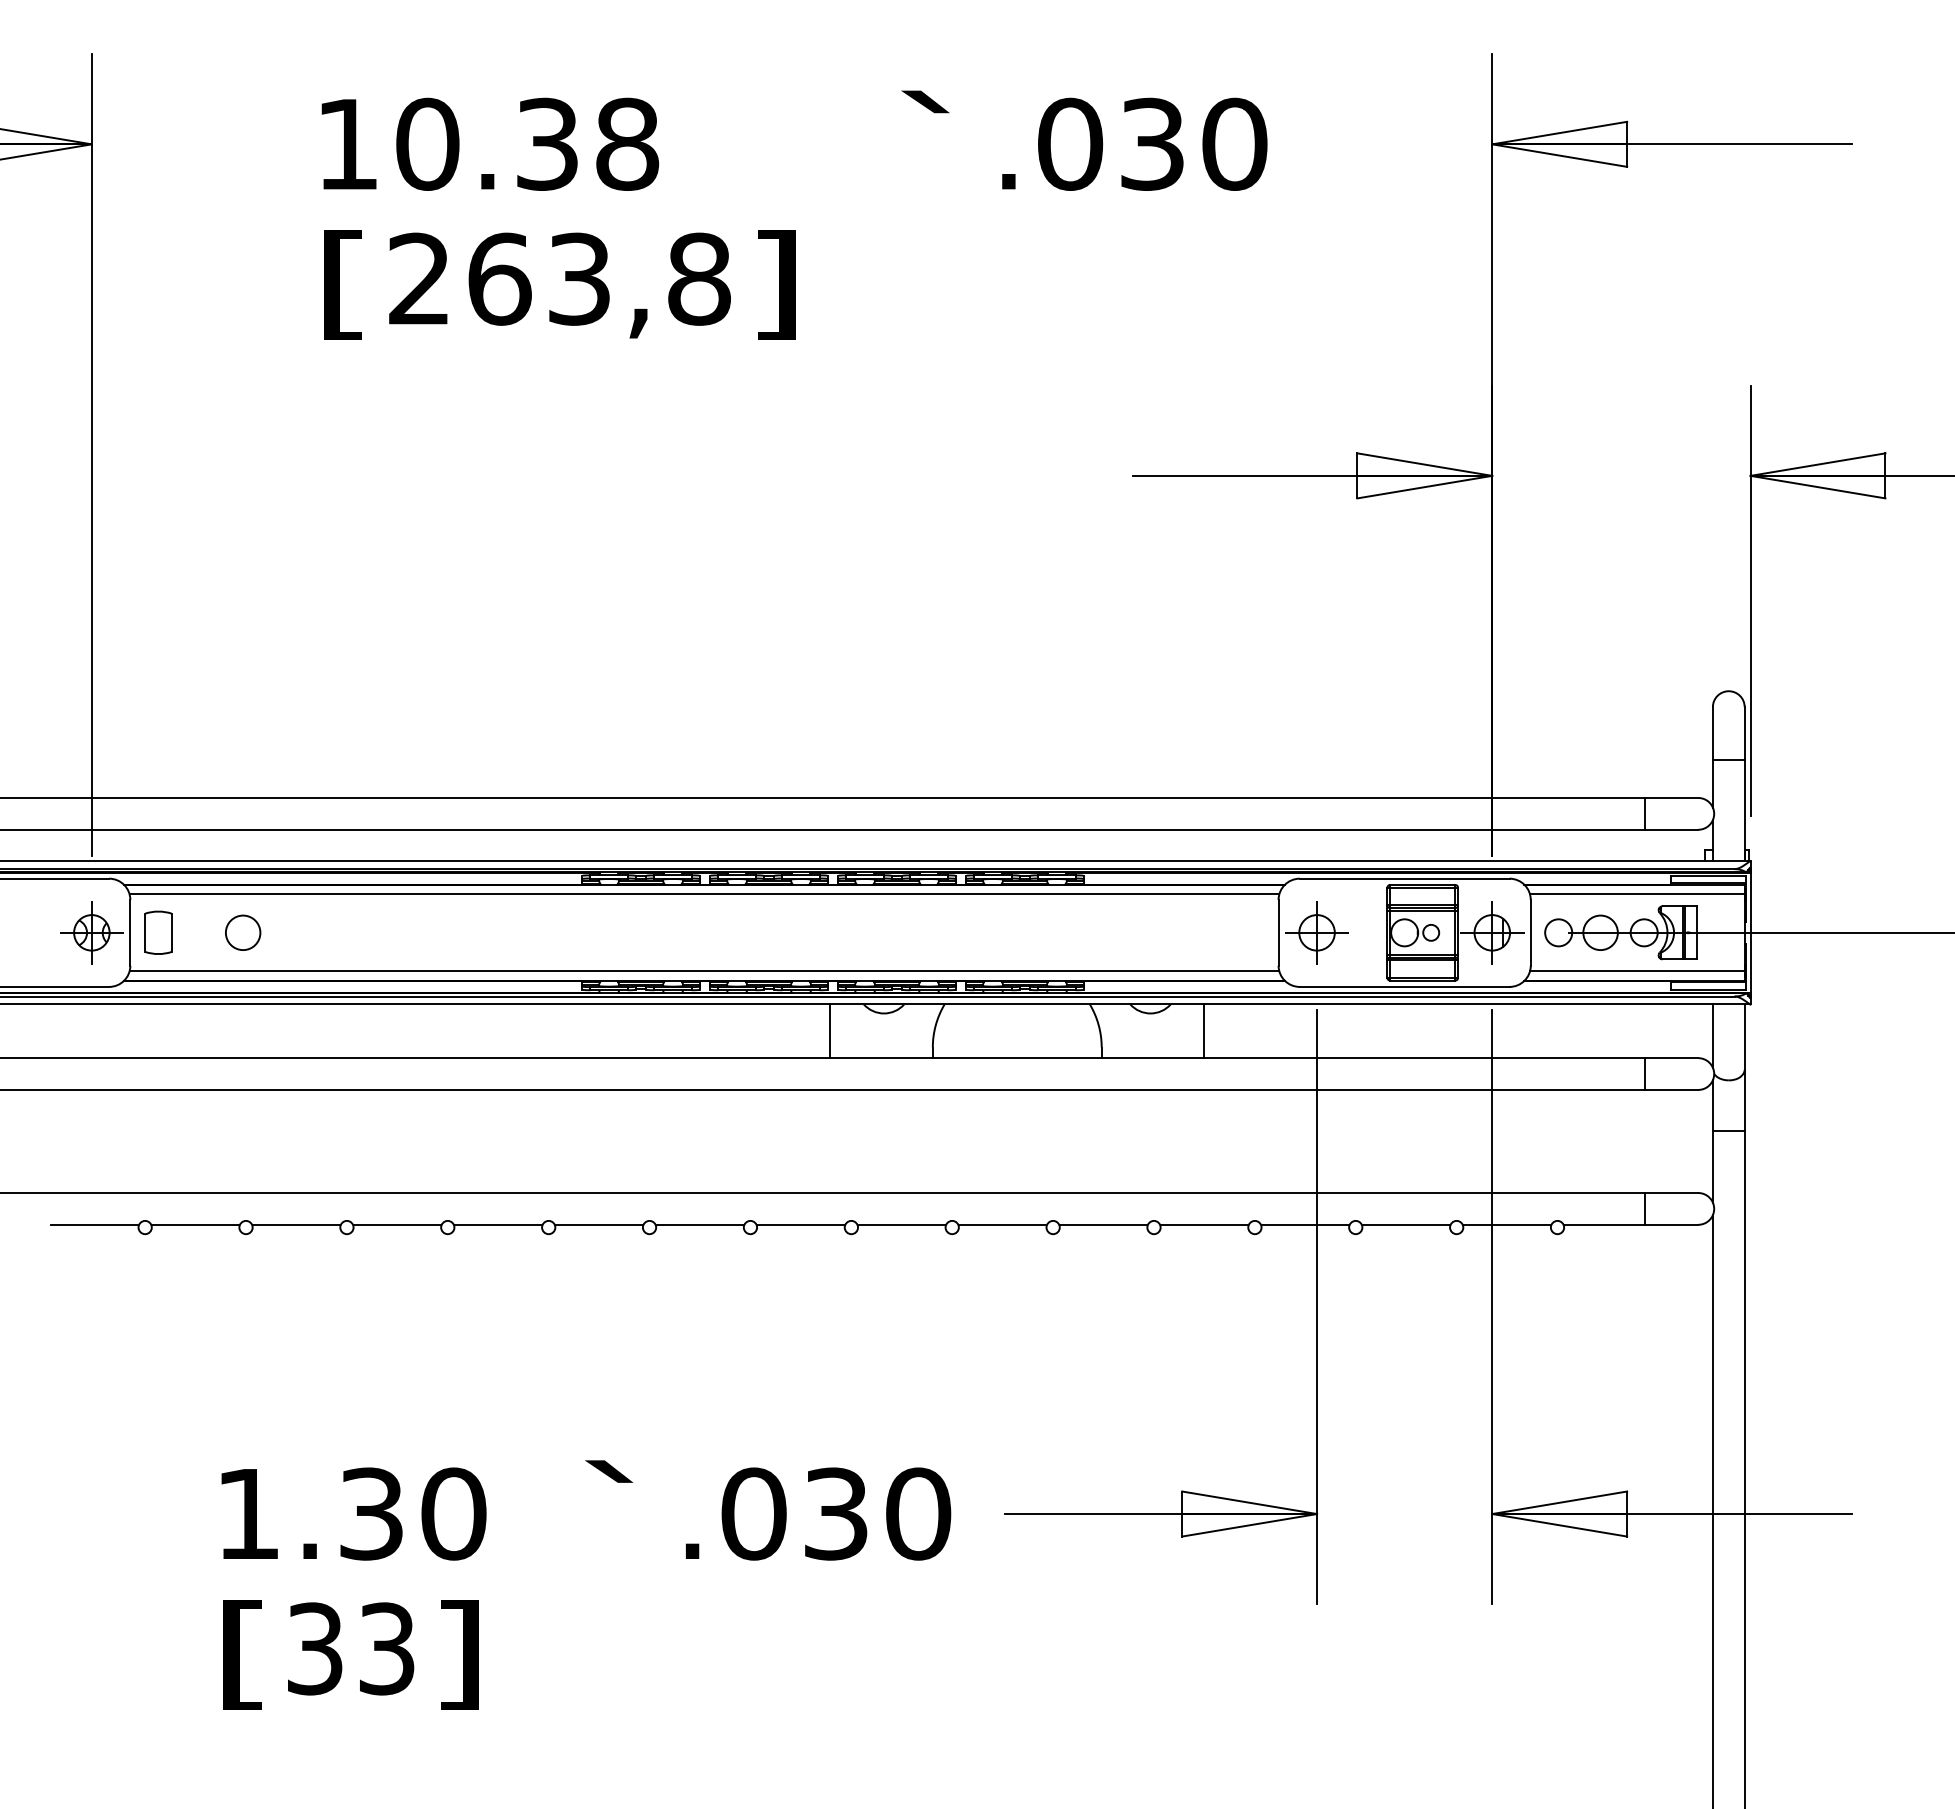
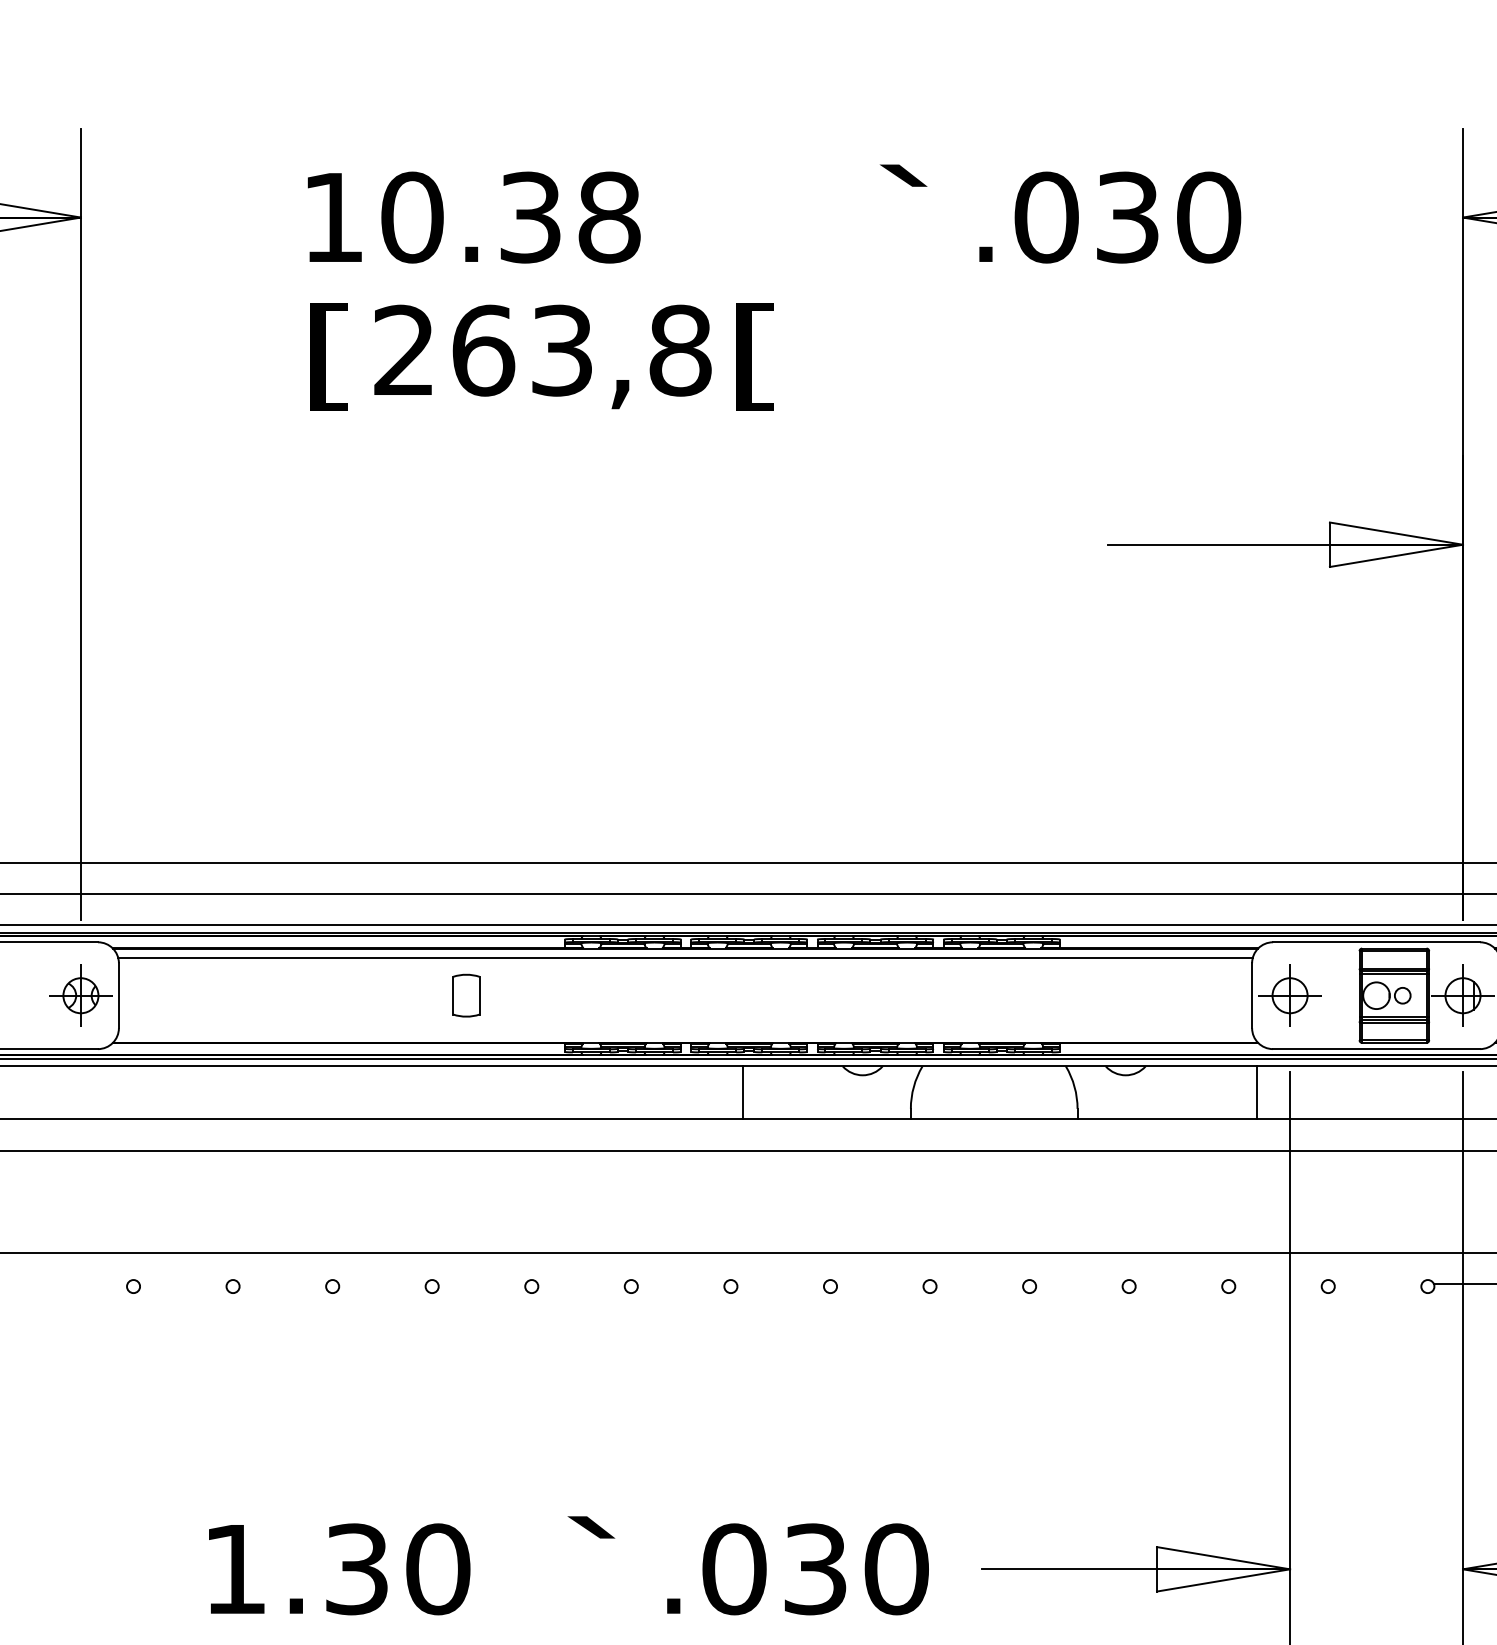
text: (775, 284) -> (755, 355), ] -> [
part: (158, 932) -> (466, 995), moved
circle: (243, 932) -> (230, 995), removed
line: (704, 971) -> (685, 1033), removed
line: (830, 1031) -> (742, 1093), moved
line: (1204, 1031) -> (1256, 1093), moved
line: (94, 1224) -> (83, 1283), removed
line: (195, 1224) -> (183, 1283), removed
line: (296, 1224) -> (282, 1283), removed
line: (397, 1224) -> (382, 1283), removed
line: (498, 1224) -> (482, 1283), removed
line: (598, 1224) -> (580, 1283), removed
line: (699, 1224) -> (680, 1283), removed
line: (800, 1224) -> (780, 1283), removed
line: (901, 1224) -> (879, 1283), removed
line: (1002, 1224) -> (979, 1283), removed
line: (1103, 1224) -> (1079, 1283), removed
line: (1204, 1224) -> (1178, 1283), removed
line: (1305, 1224) -> (1278, 1283), removed
line: (1406, 1224) -> (1378, 1283), removed

